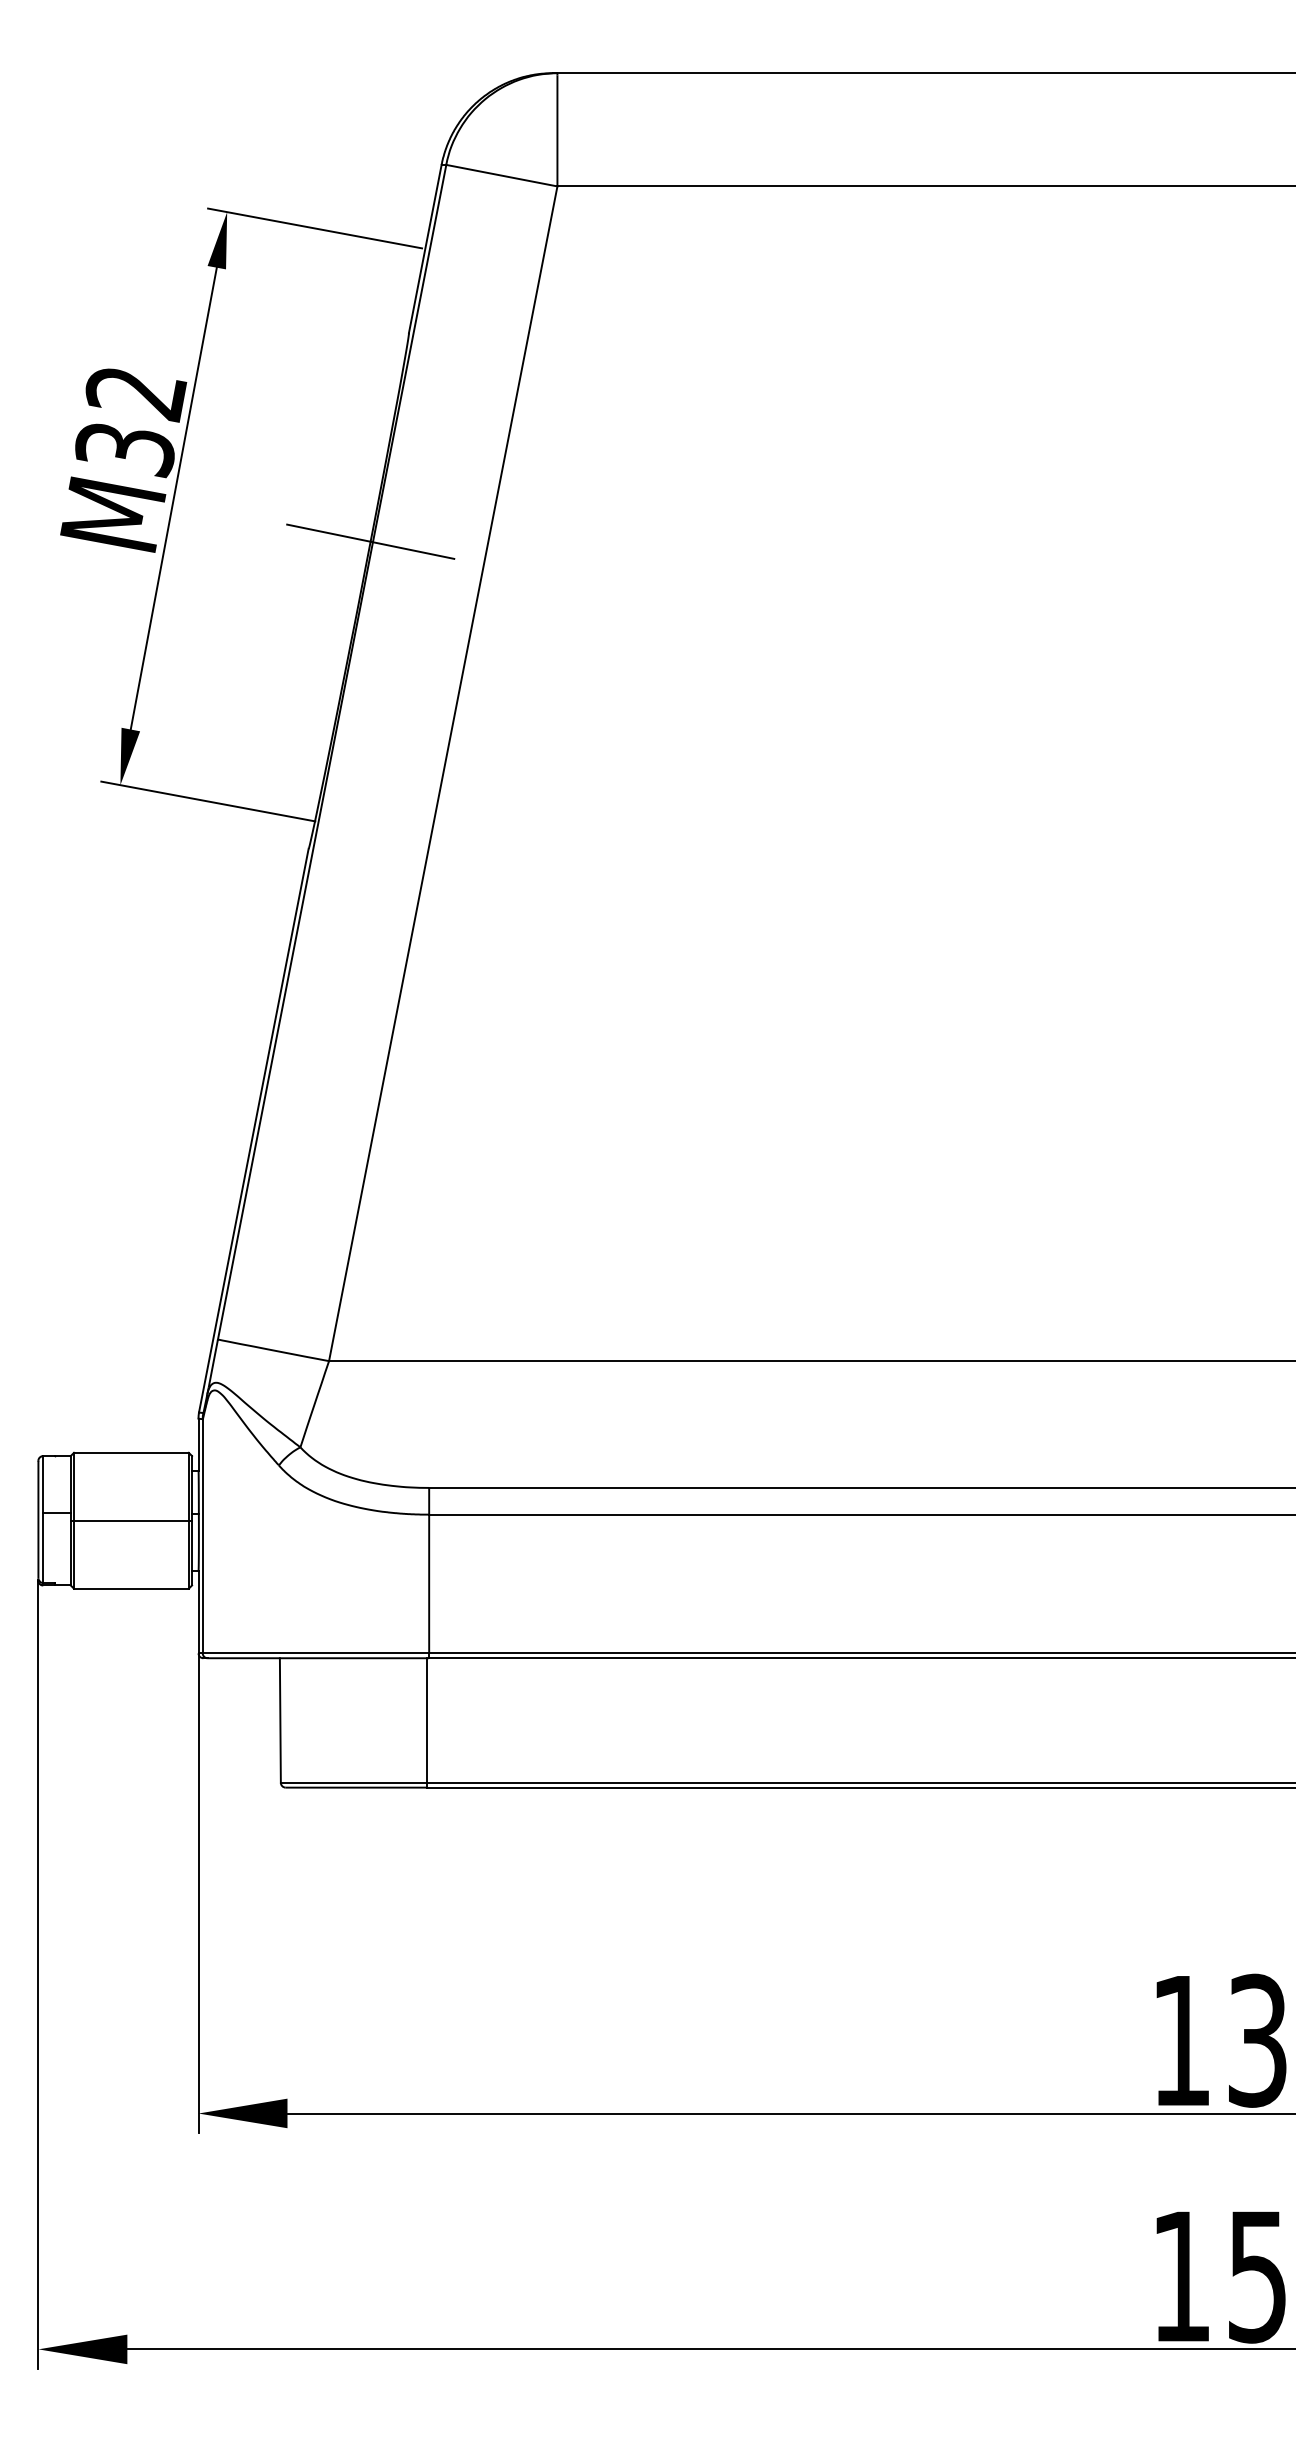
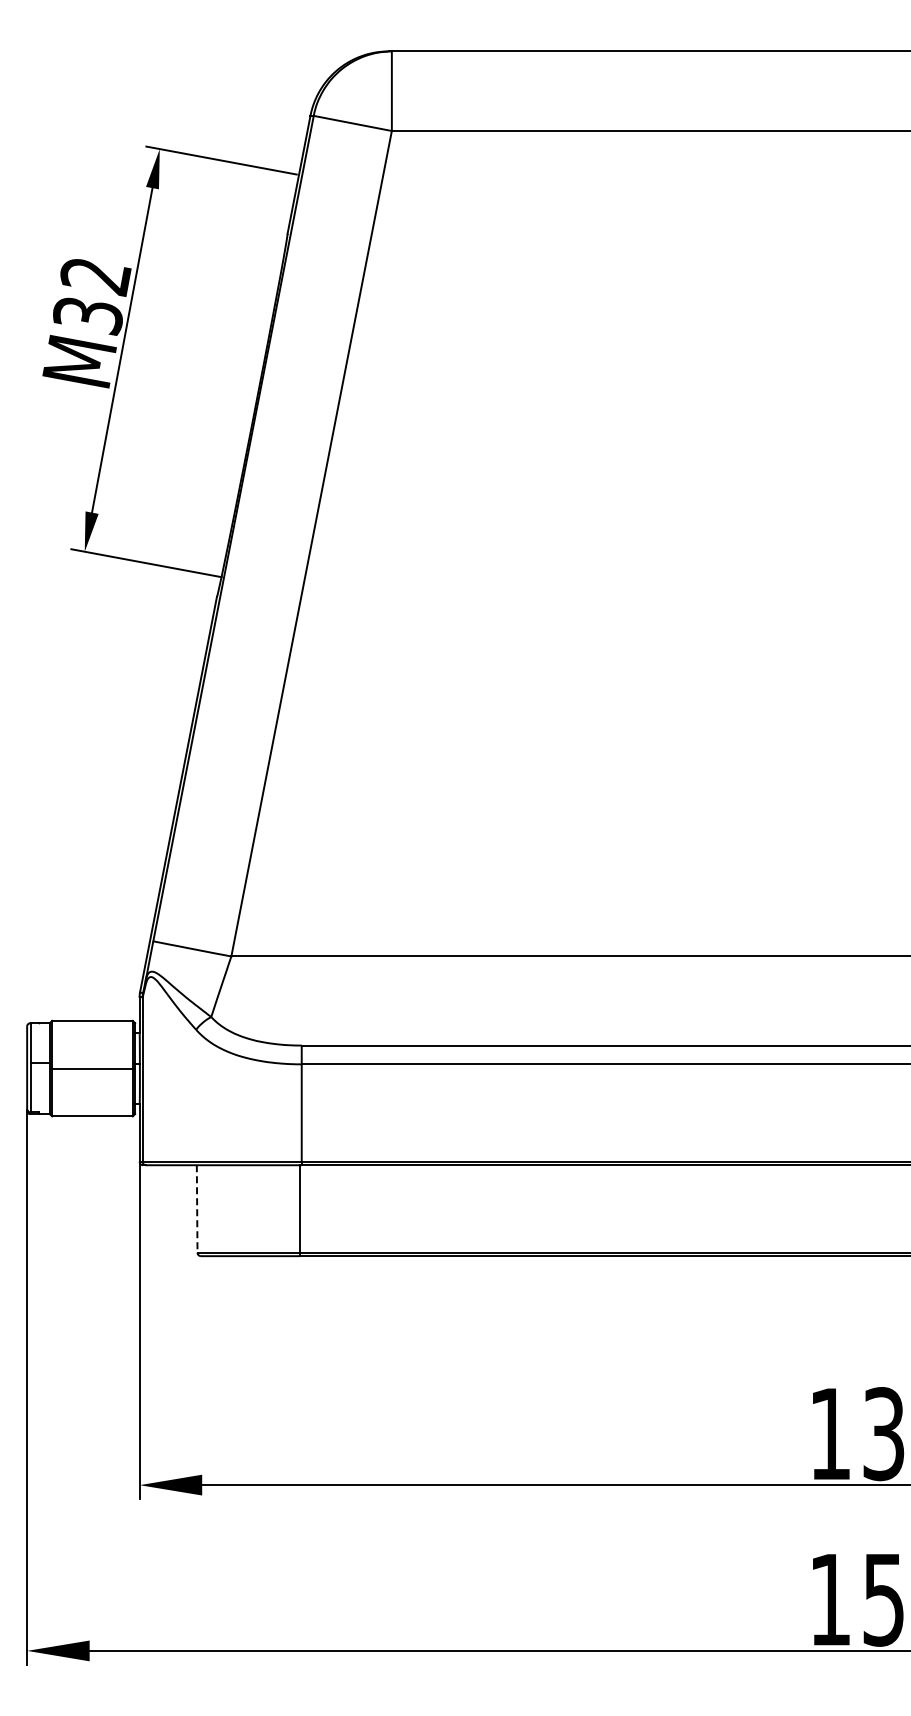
line: (370, 541) -> (260, 380), removed
line: (280, 1721) -> (197, 1209), solid -> dashed

